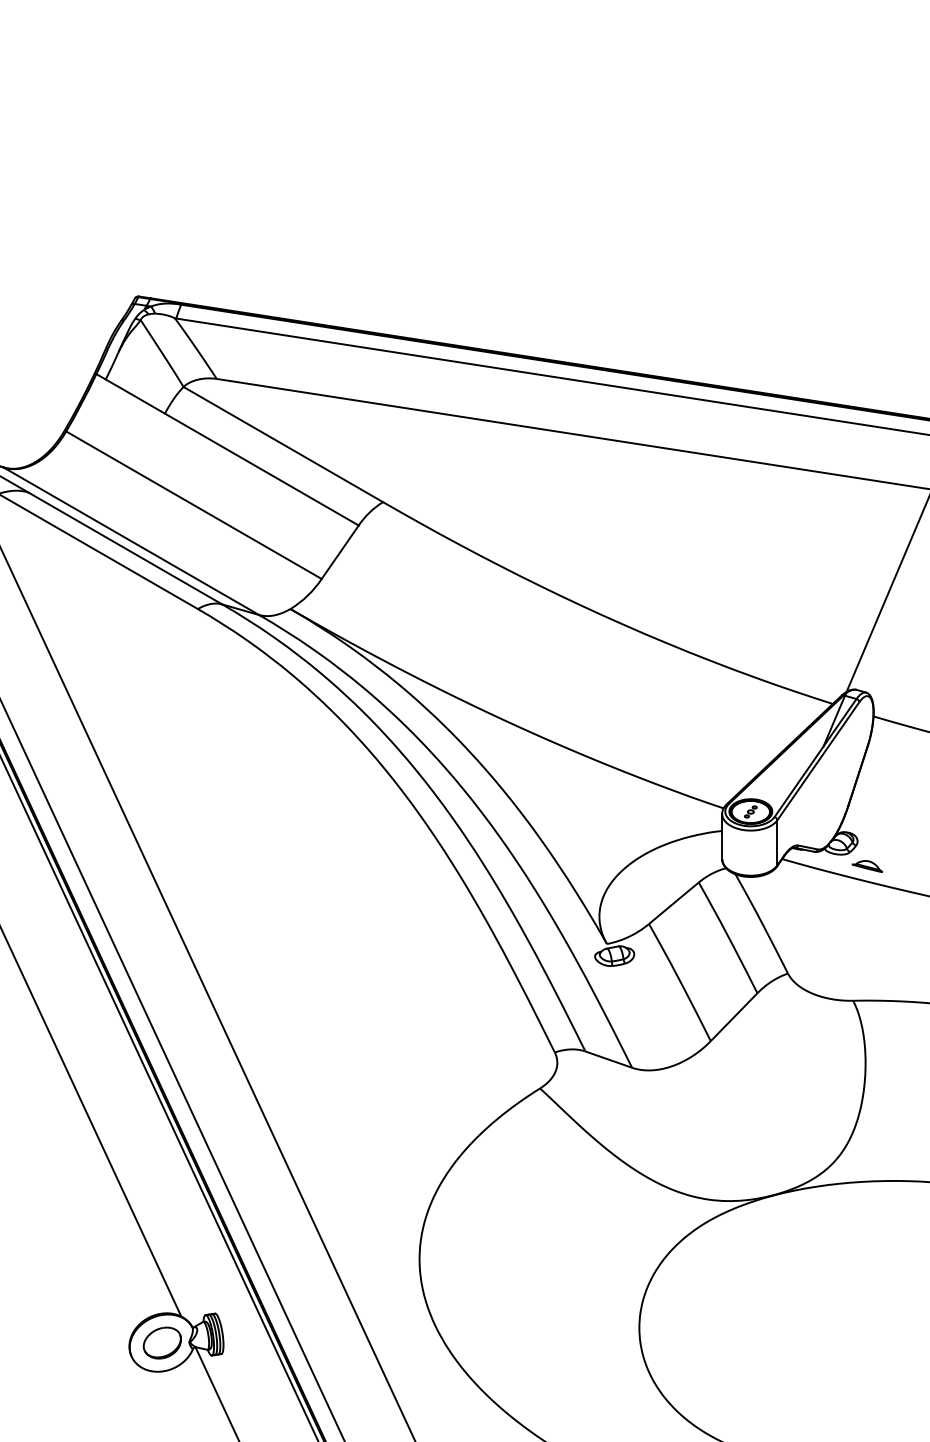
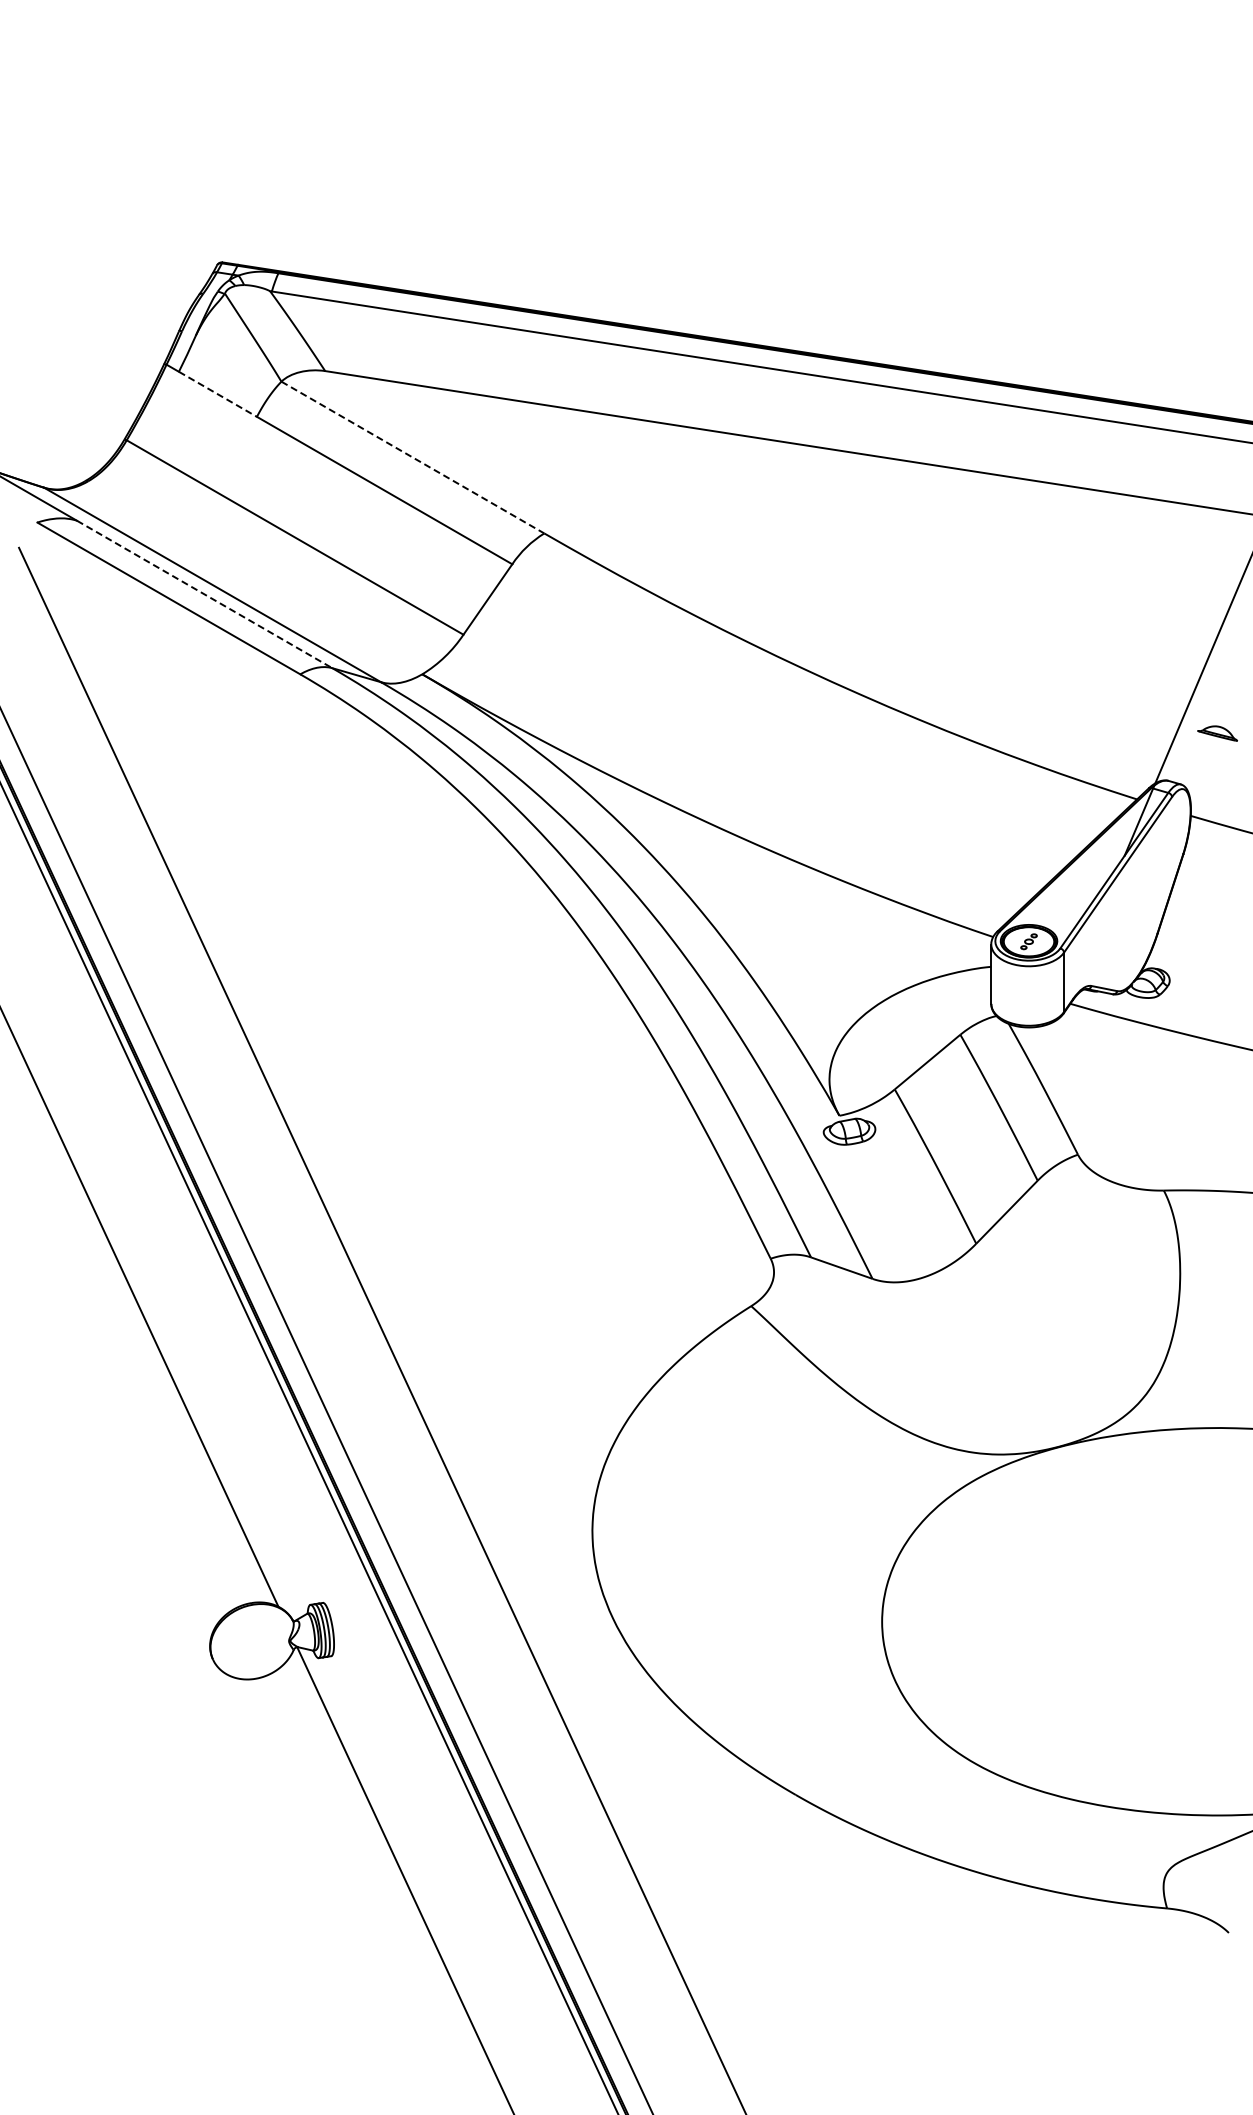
line: (135, 396) -> (218, 394), solid -> dashed
line: (283, 444) -> (412, 457), solid -> dashed
line: (125, 548) -> (205, 594), solid -> dashed
part: (867, 866) -> (1217, 733), moved
part: (162, 1342) -> (253, 1641), removed

